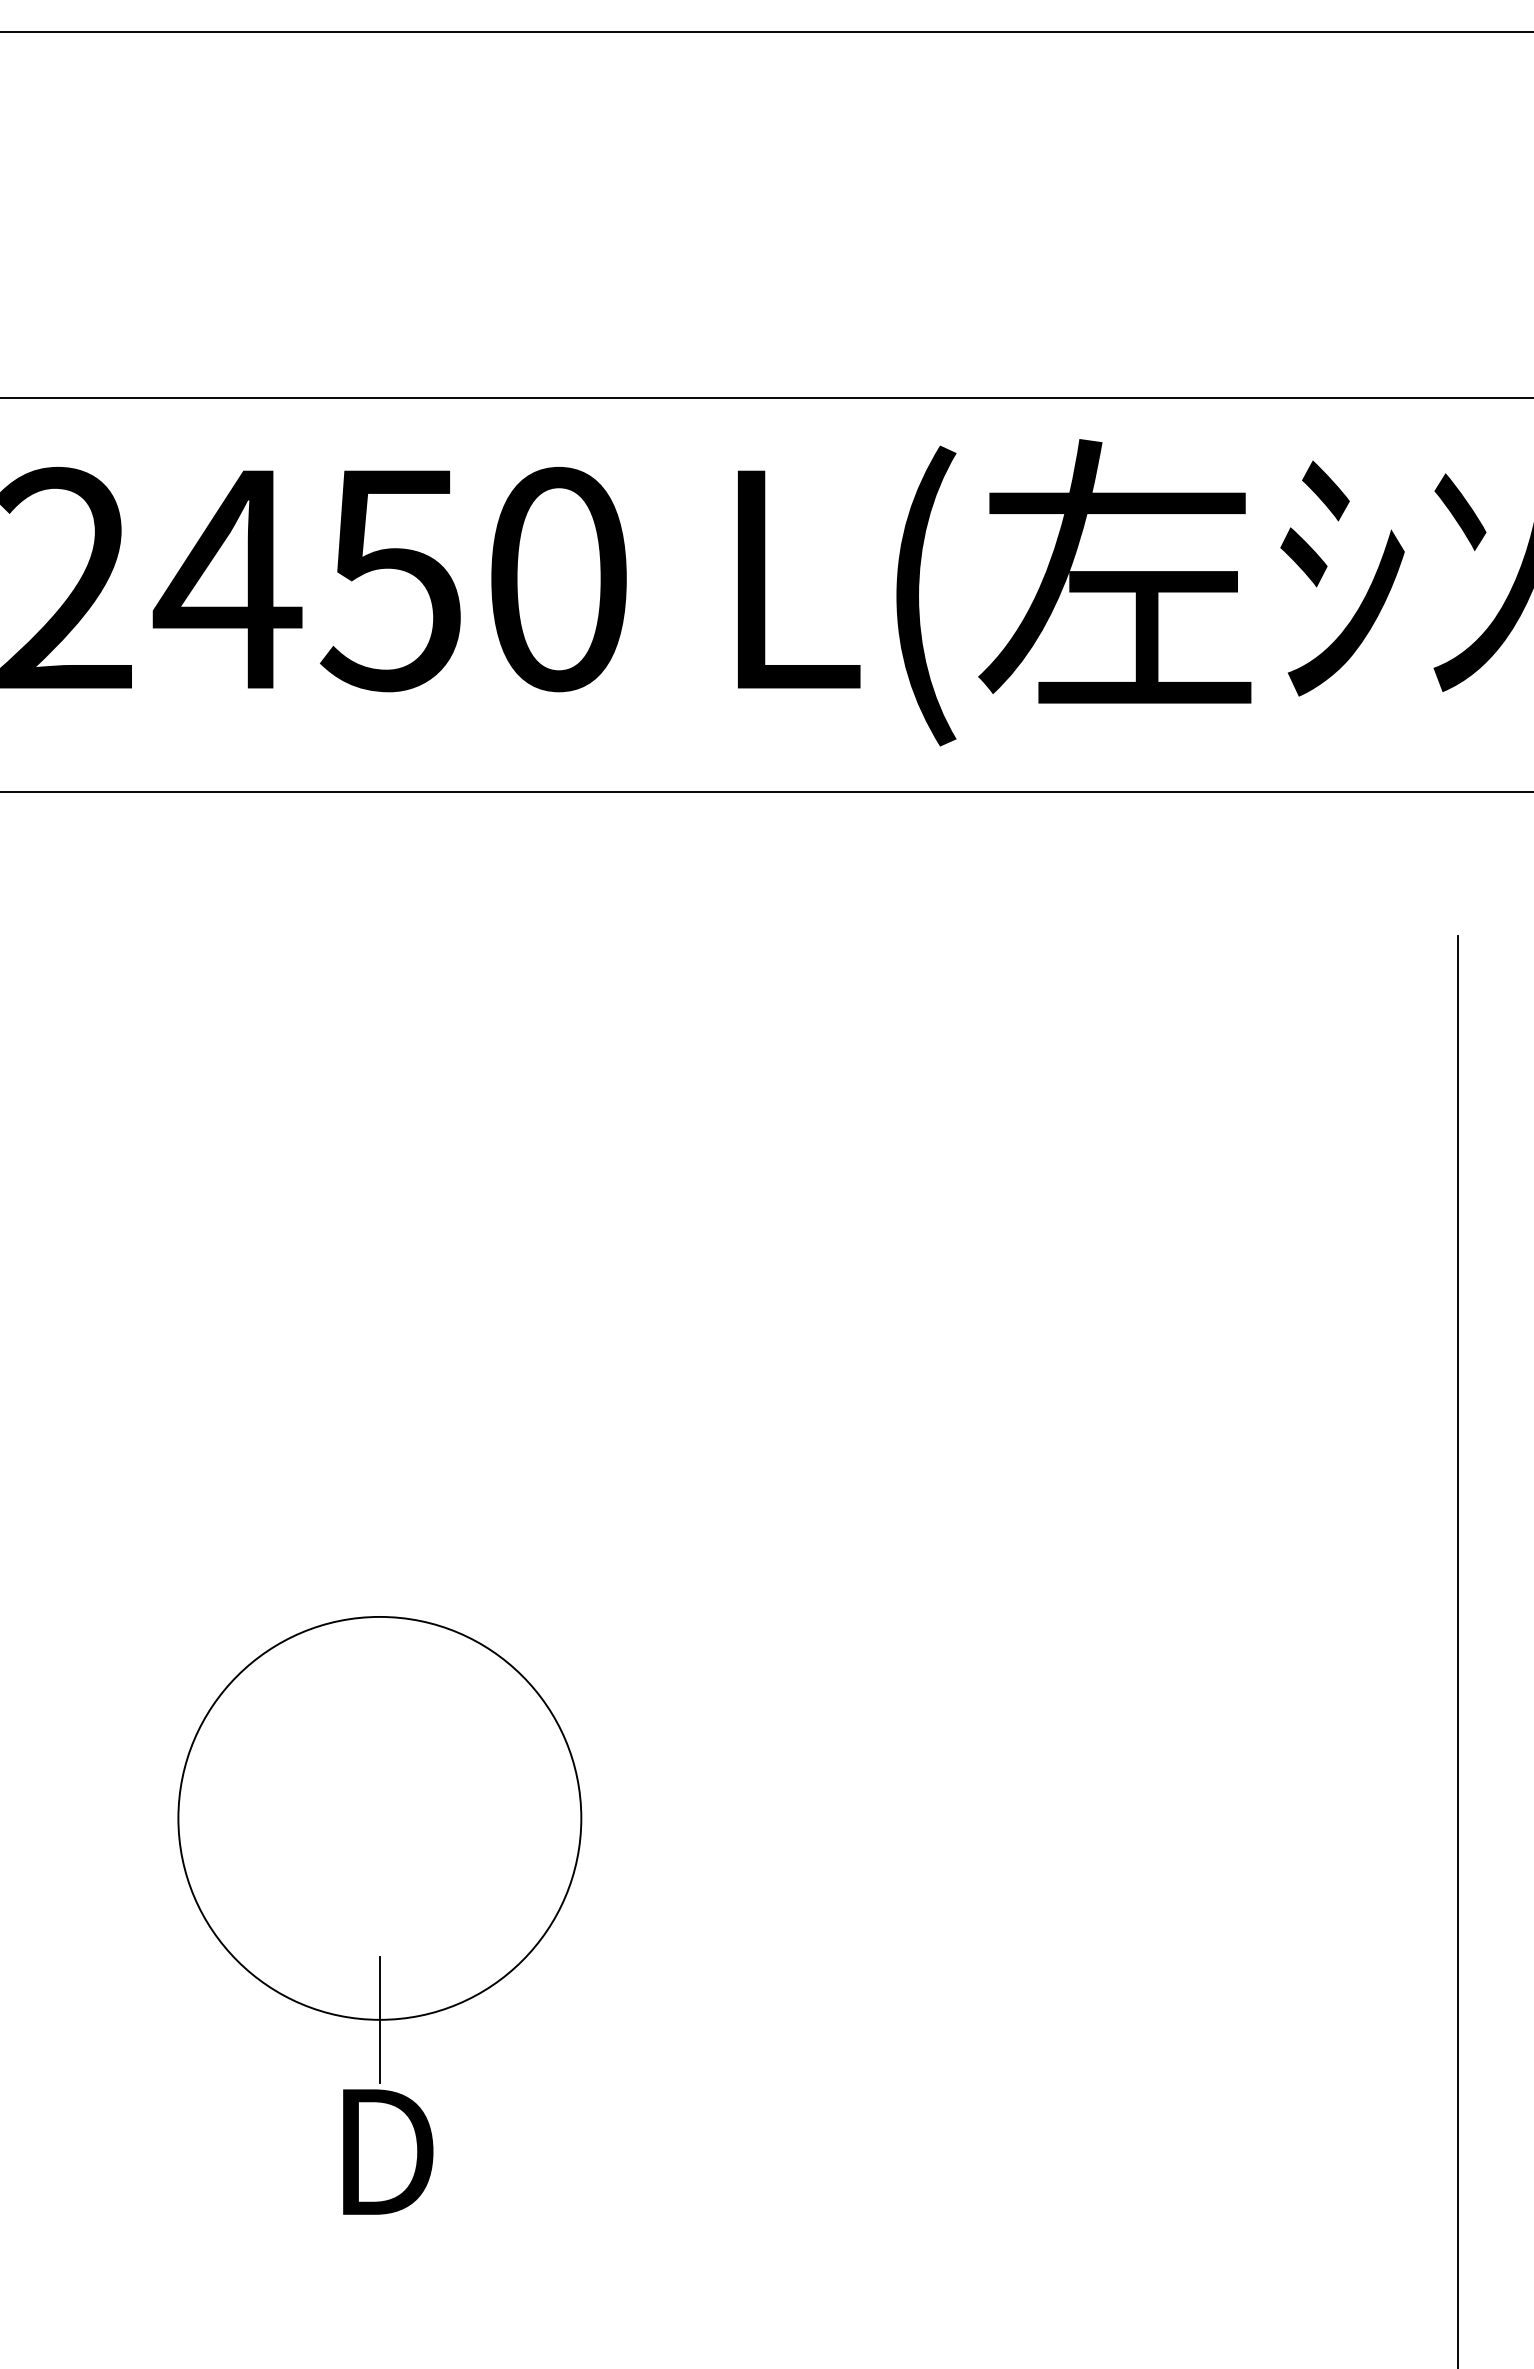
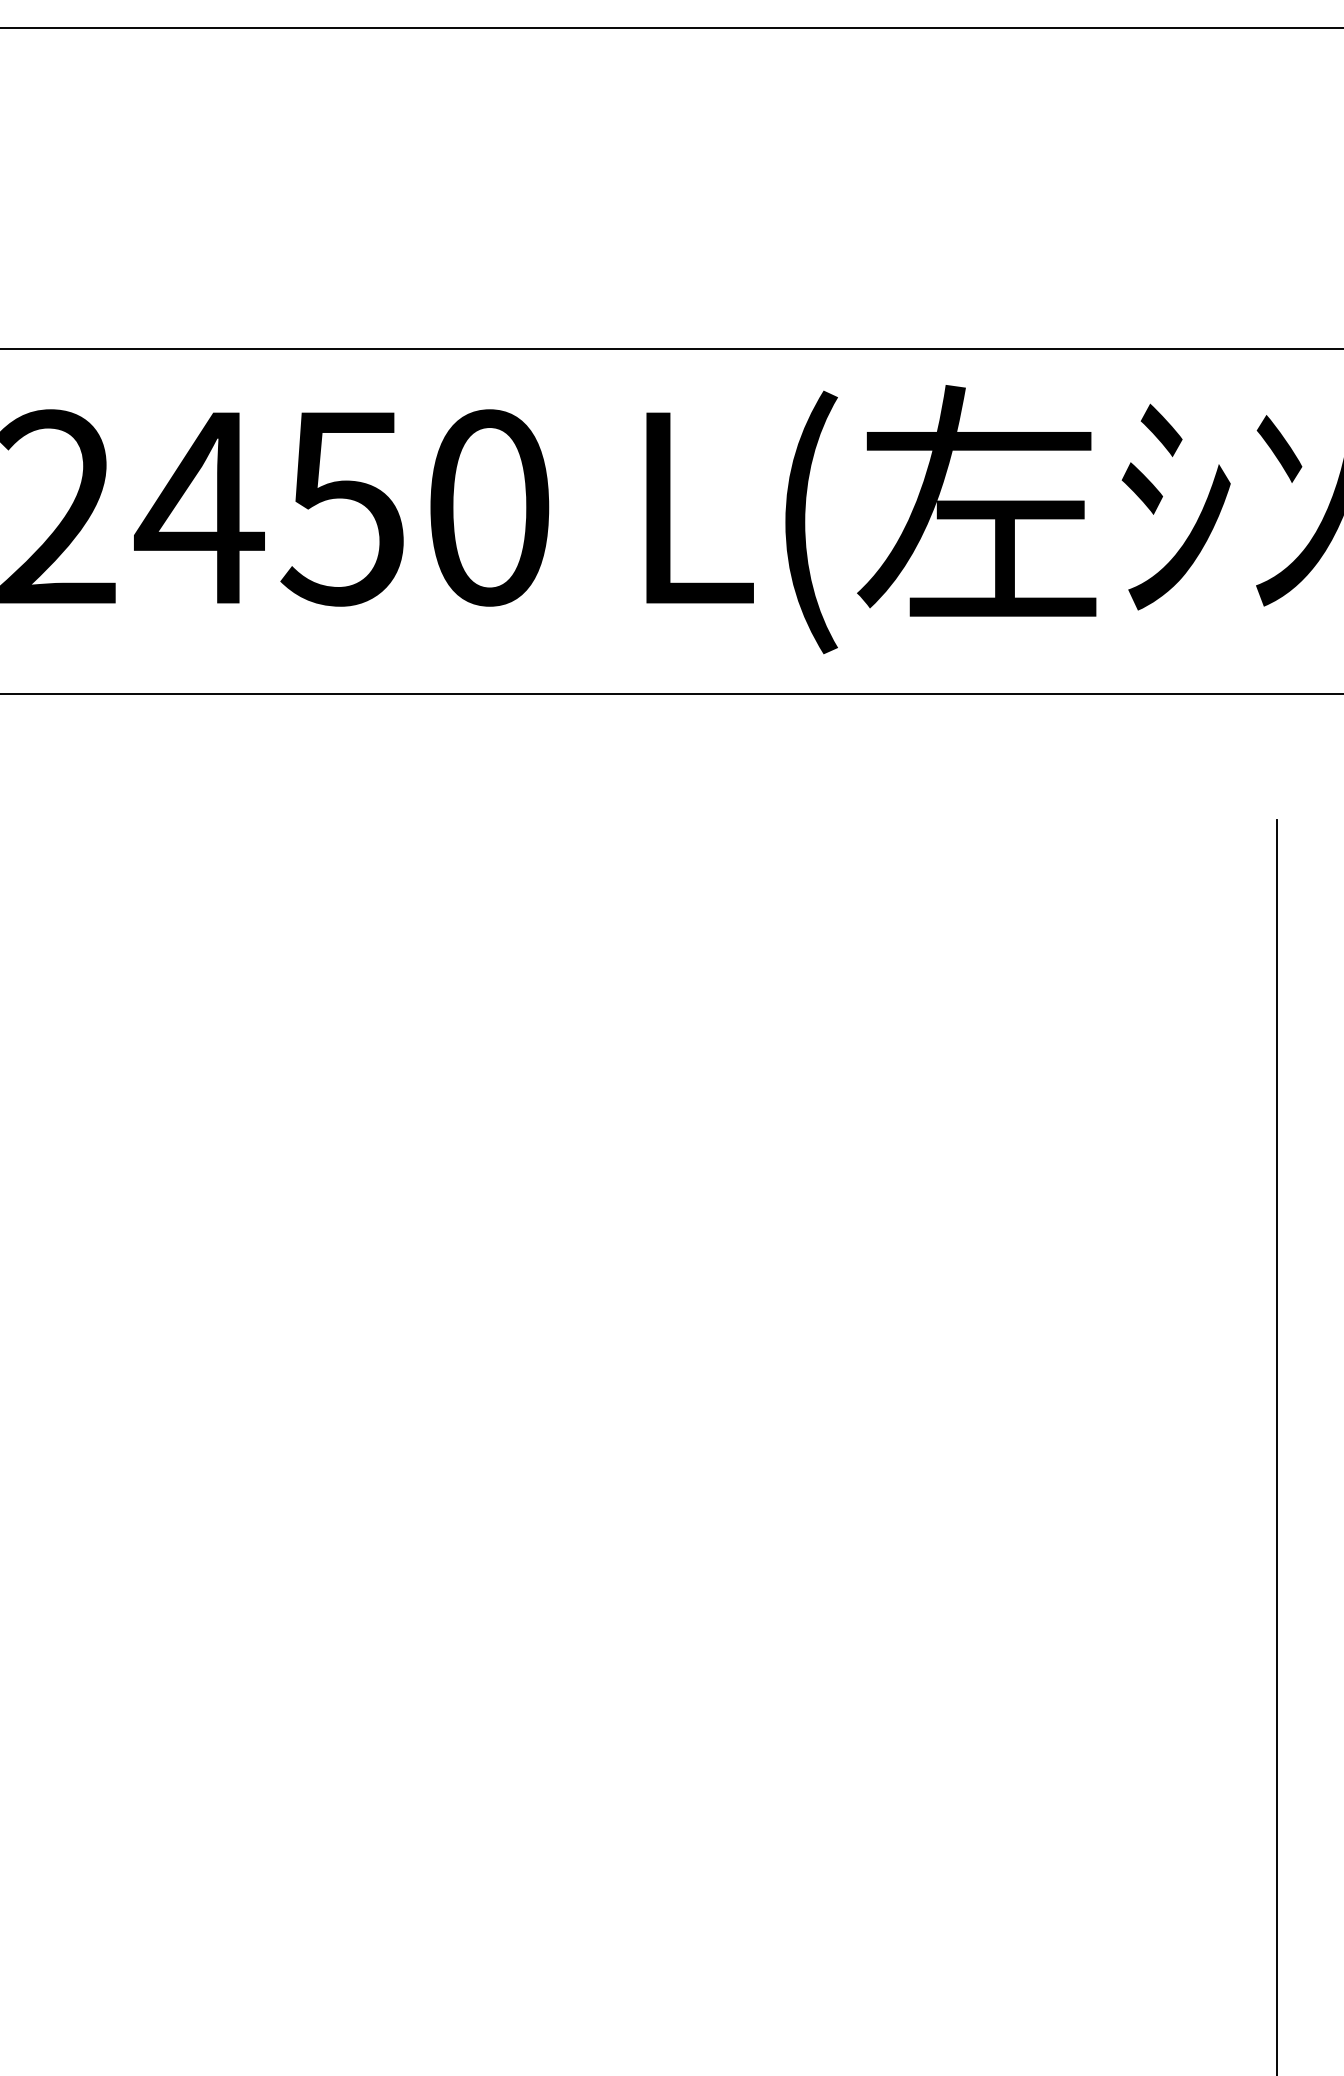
part: (379, 1915) -> (332, 1678), removed

